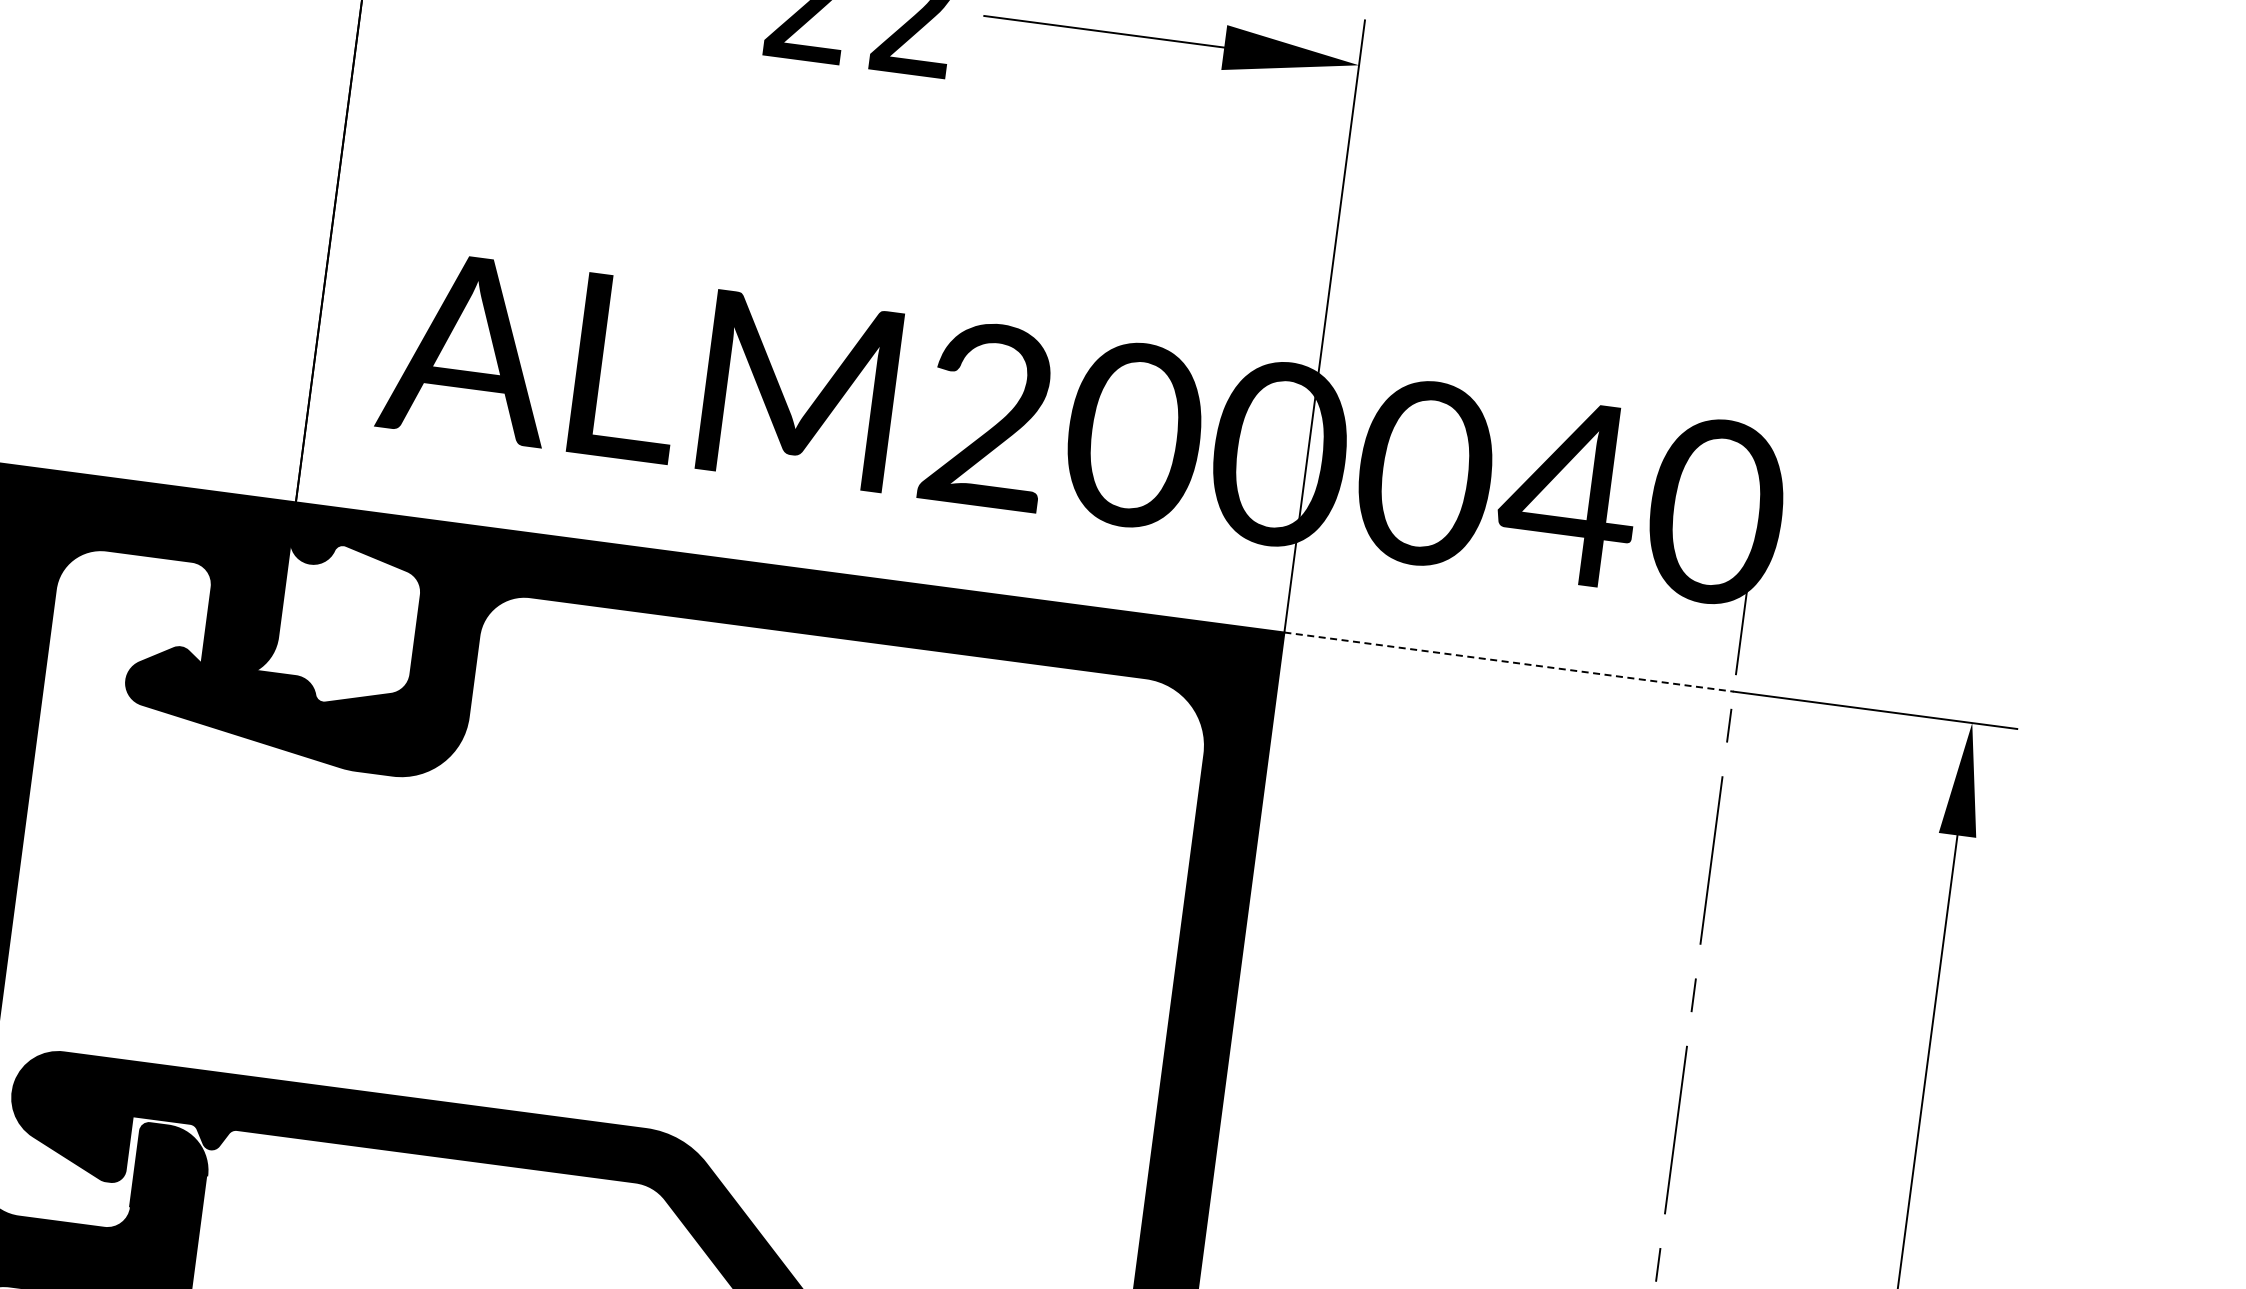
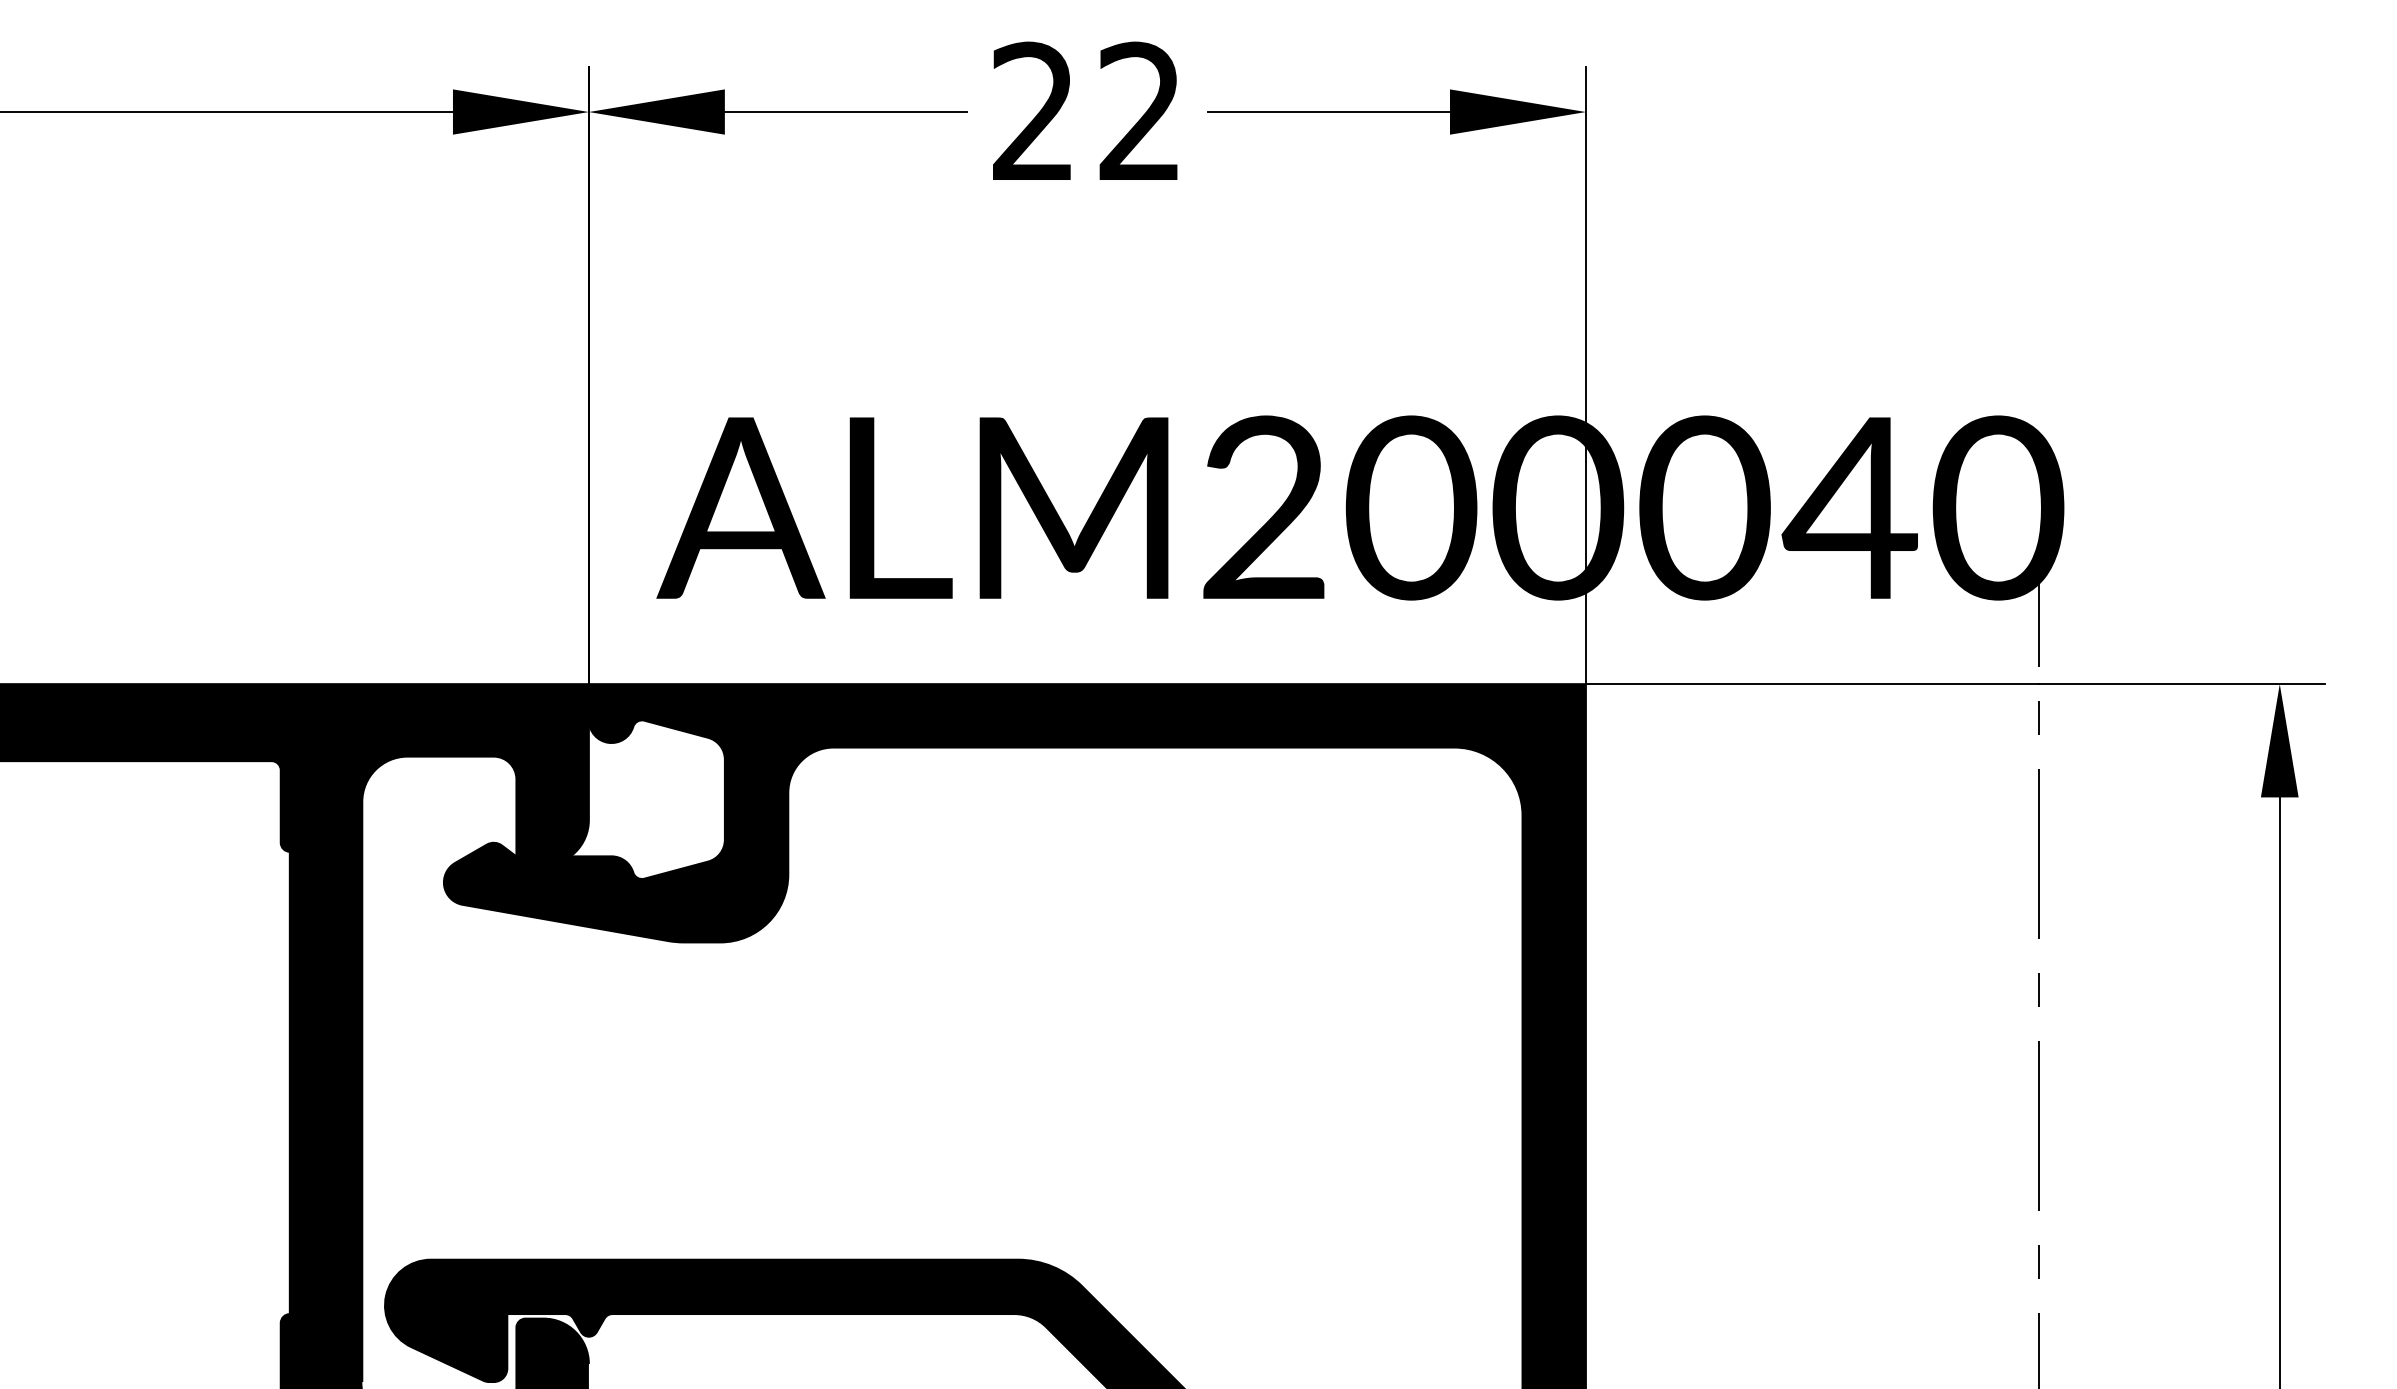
line: (1508, 662) -> (1812, 684), dashed -> solid

